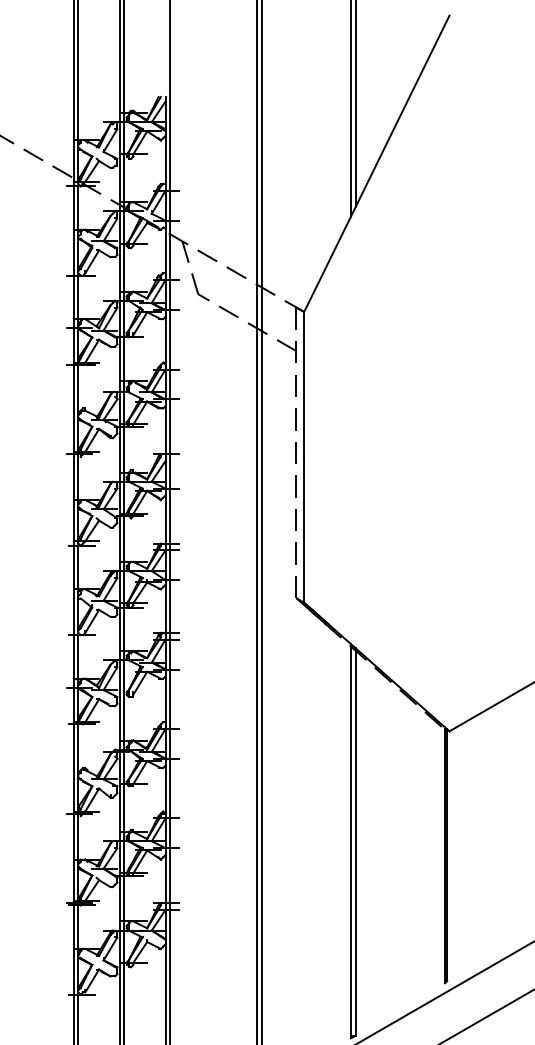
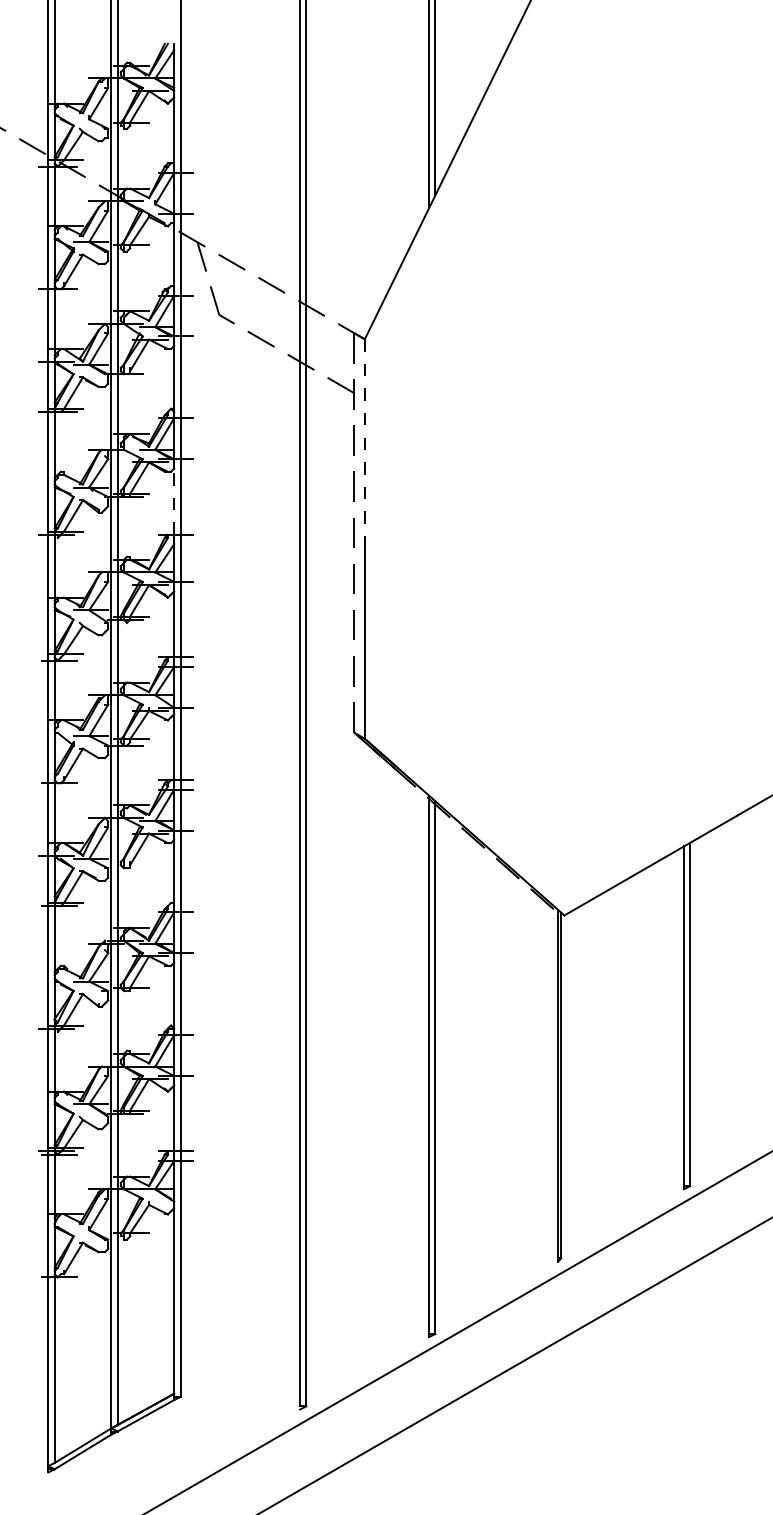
line: (303, 384) -> (364, 439), solid -> dashed
line: (165, 429) -> (174, 500), solid -> dashed

